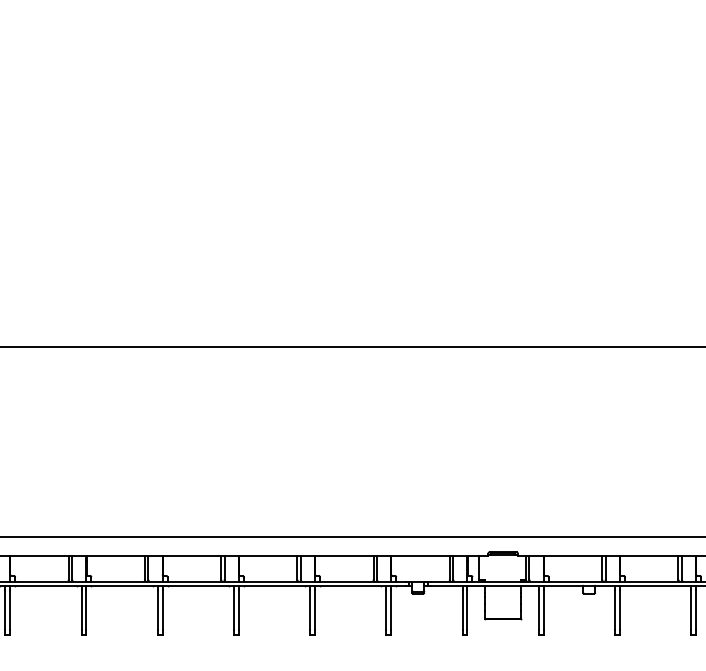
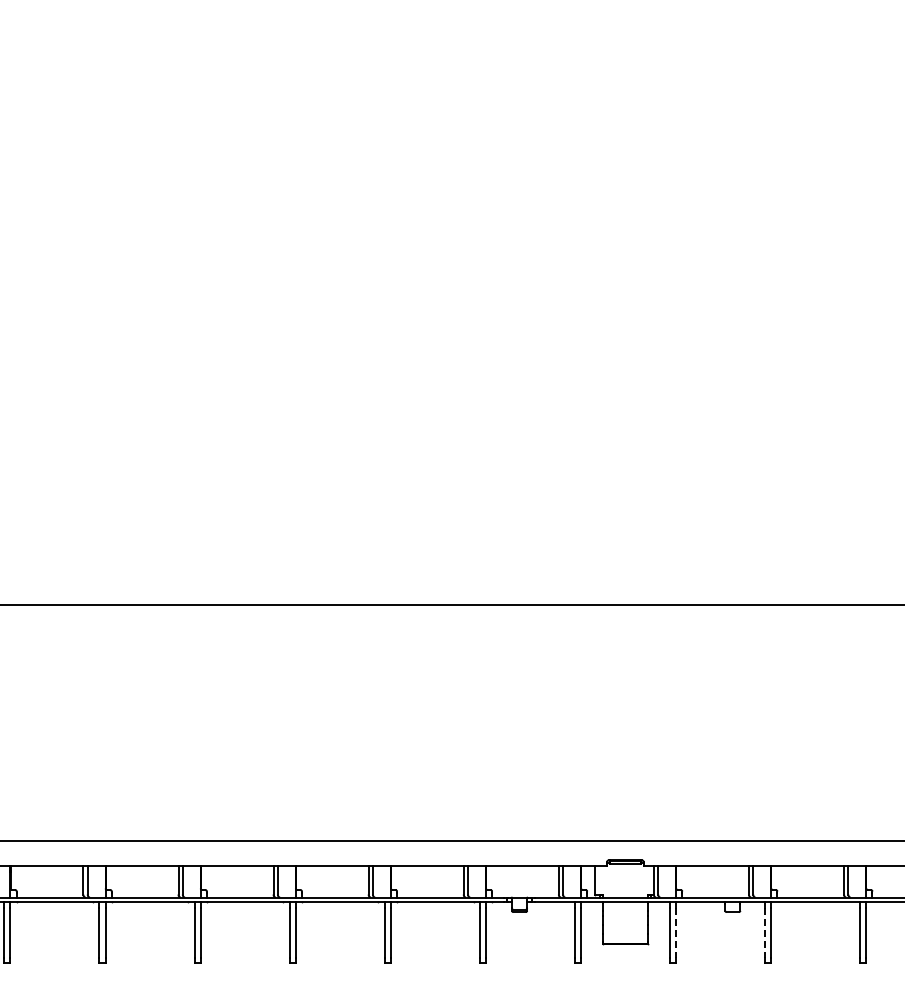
line: (544, 610) -> (676, 933), solid -> dashed
line: (615, 610) -> (765, 933), solid -> dashed

